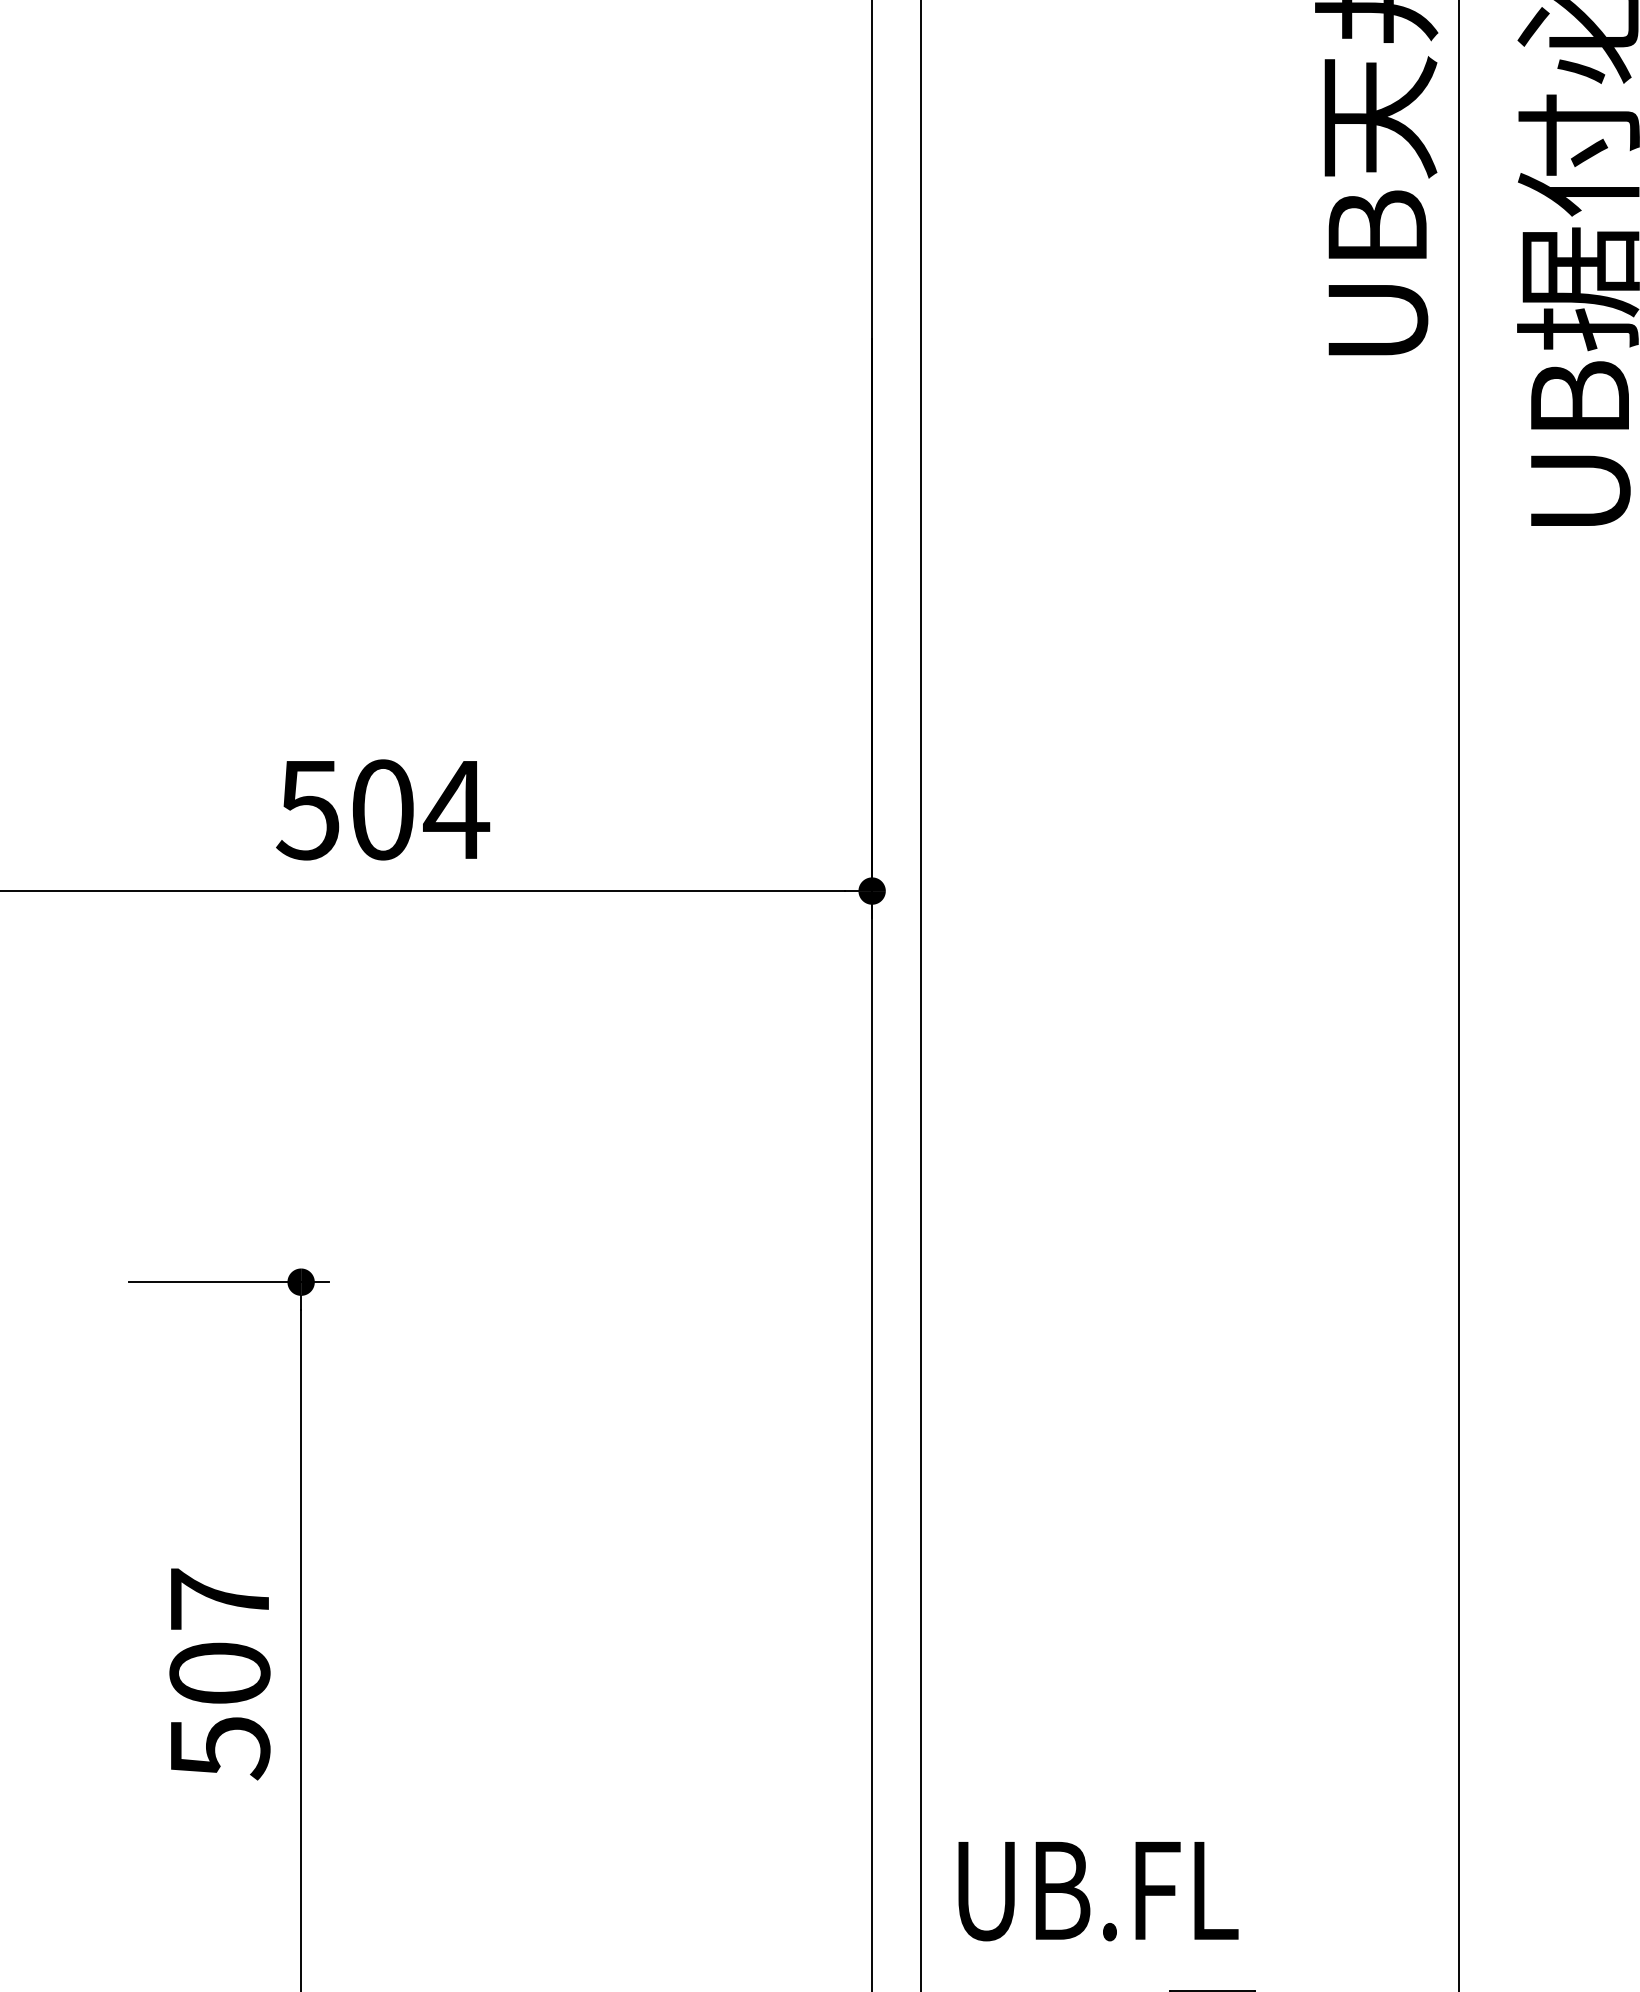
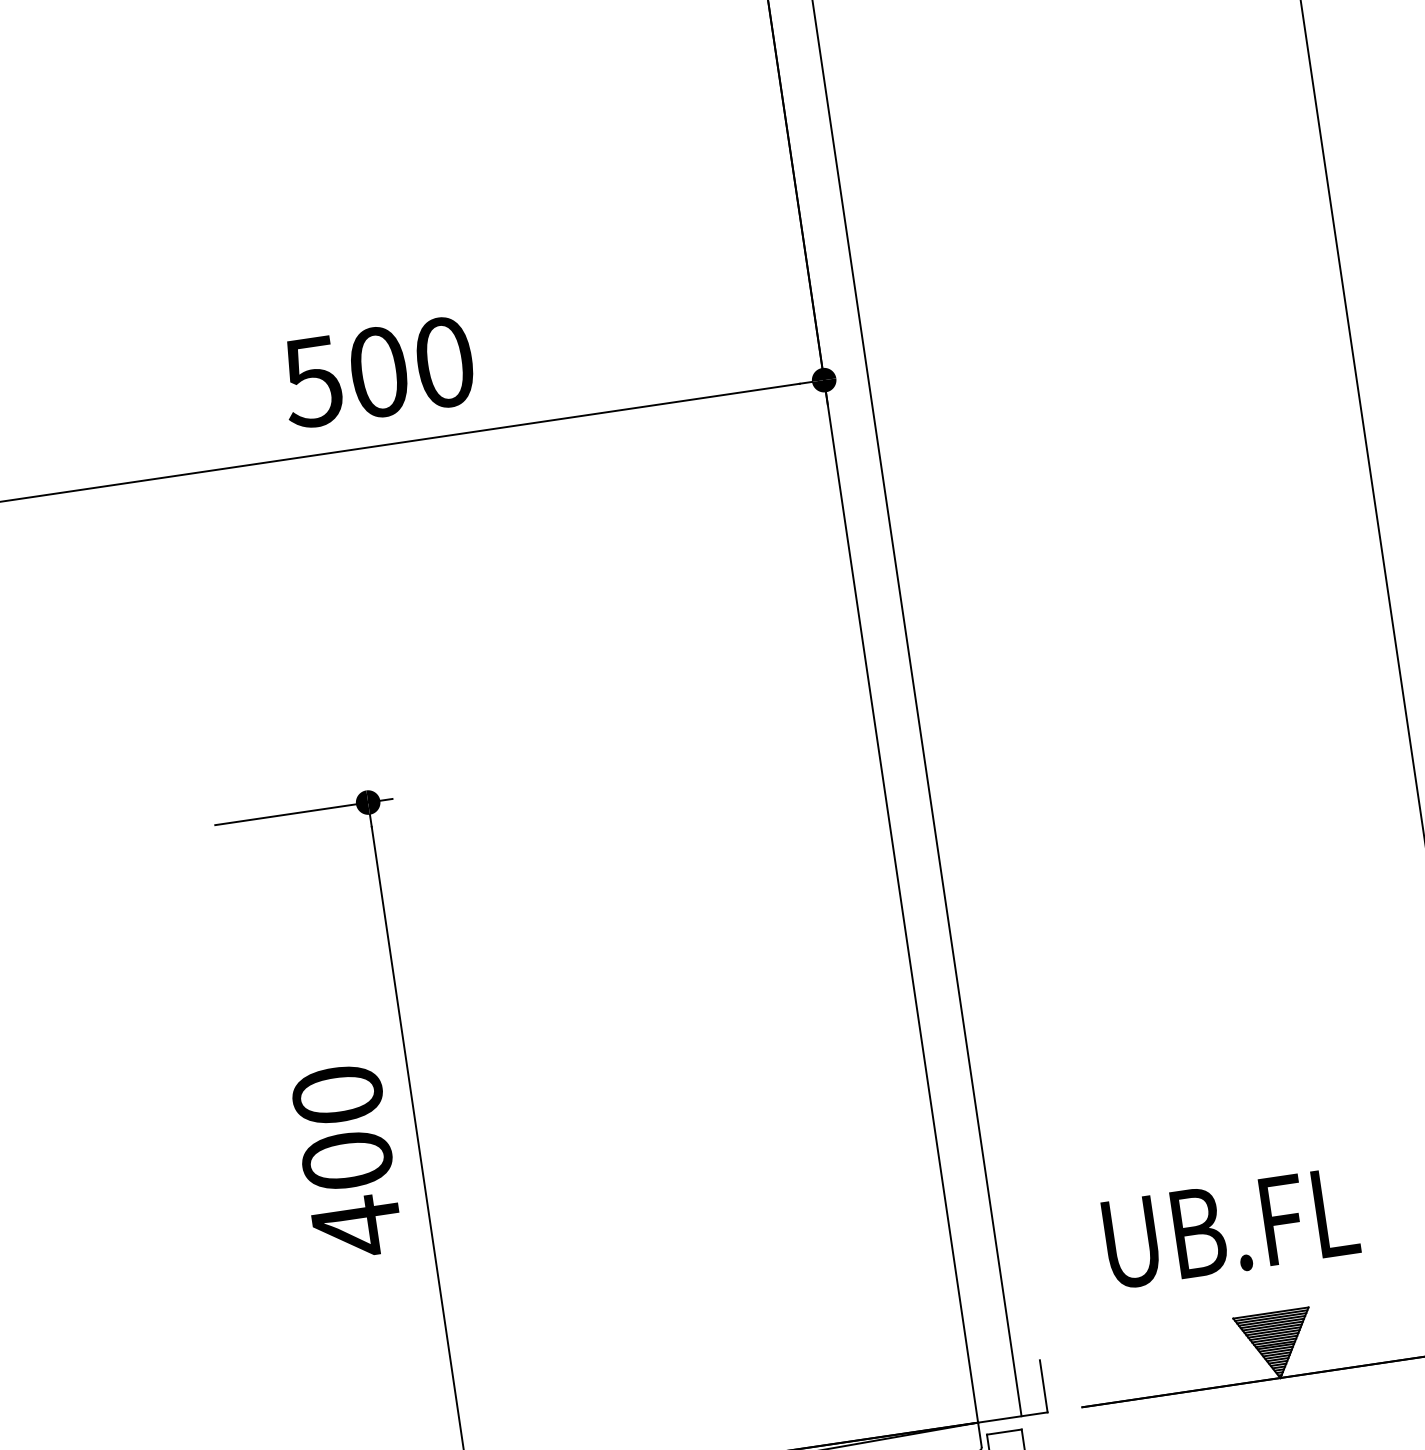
text: (456, 809) -> (444, 362), 504 -> 500
text: (219, 1674) -> (347, 1161), 507 -> 400
text: (1098, 1891) -> (1231, 1228), moved

